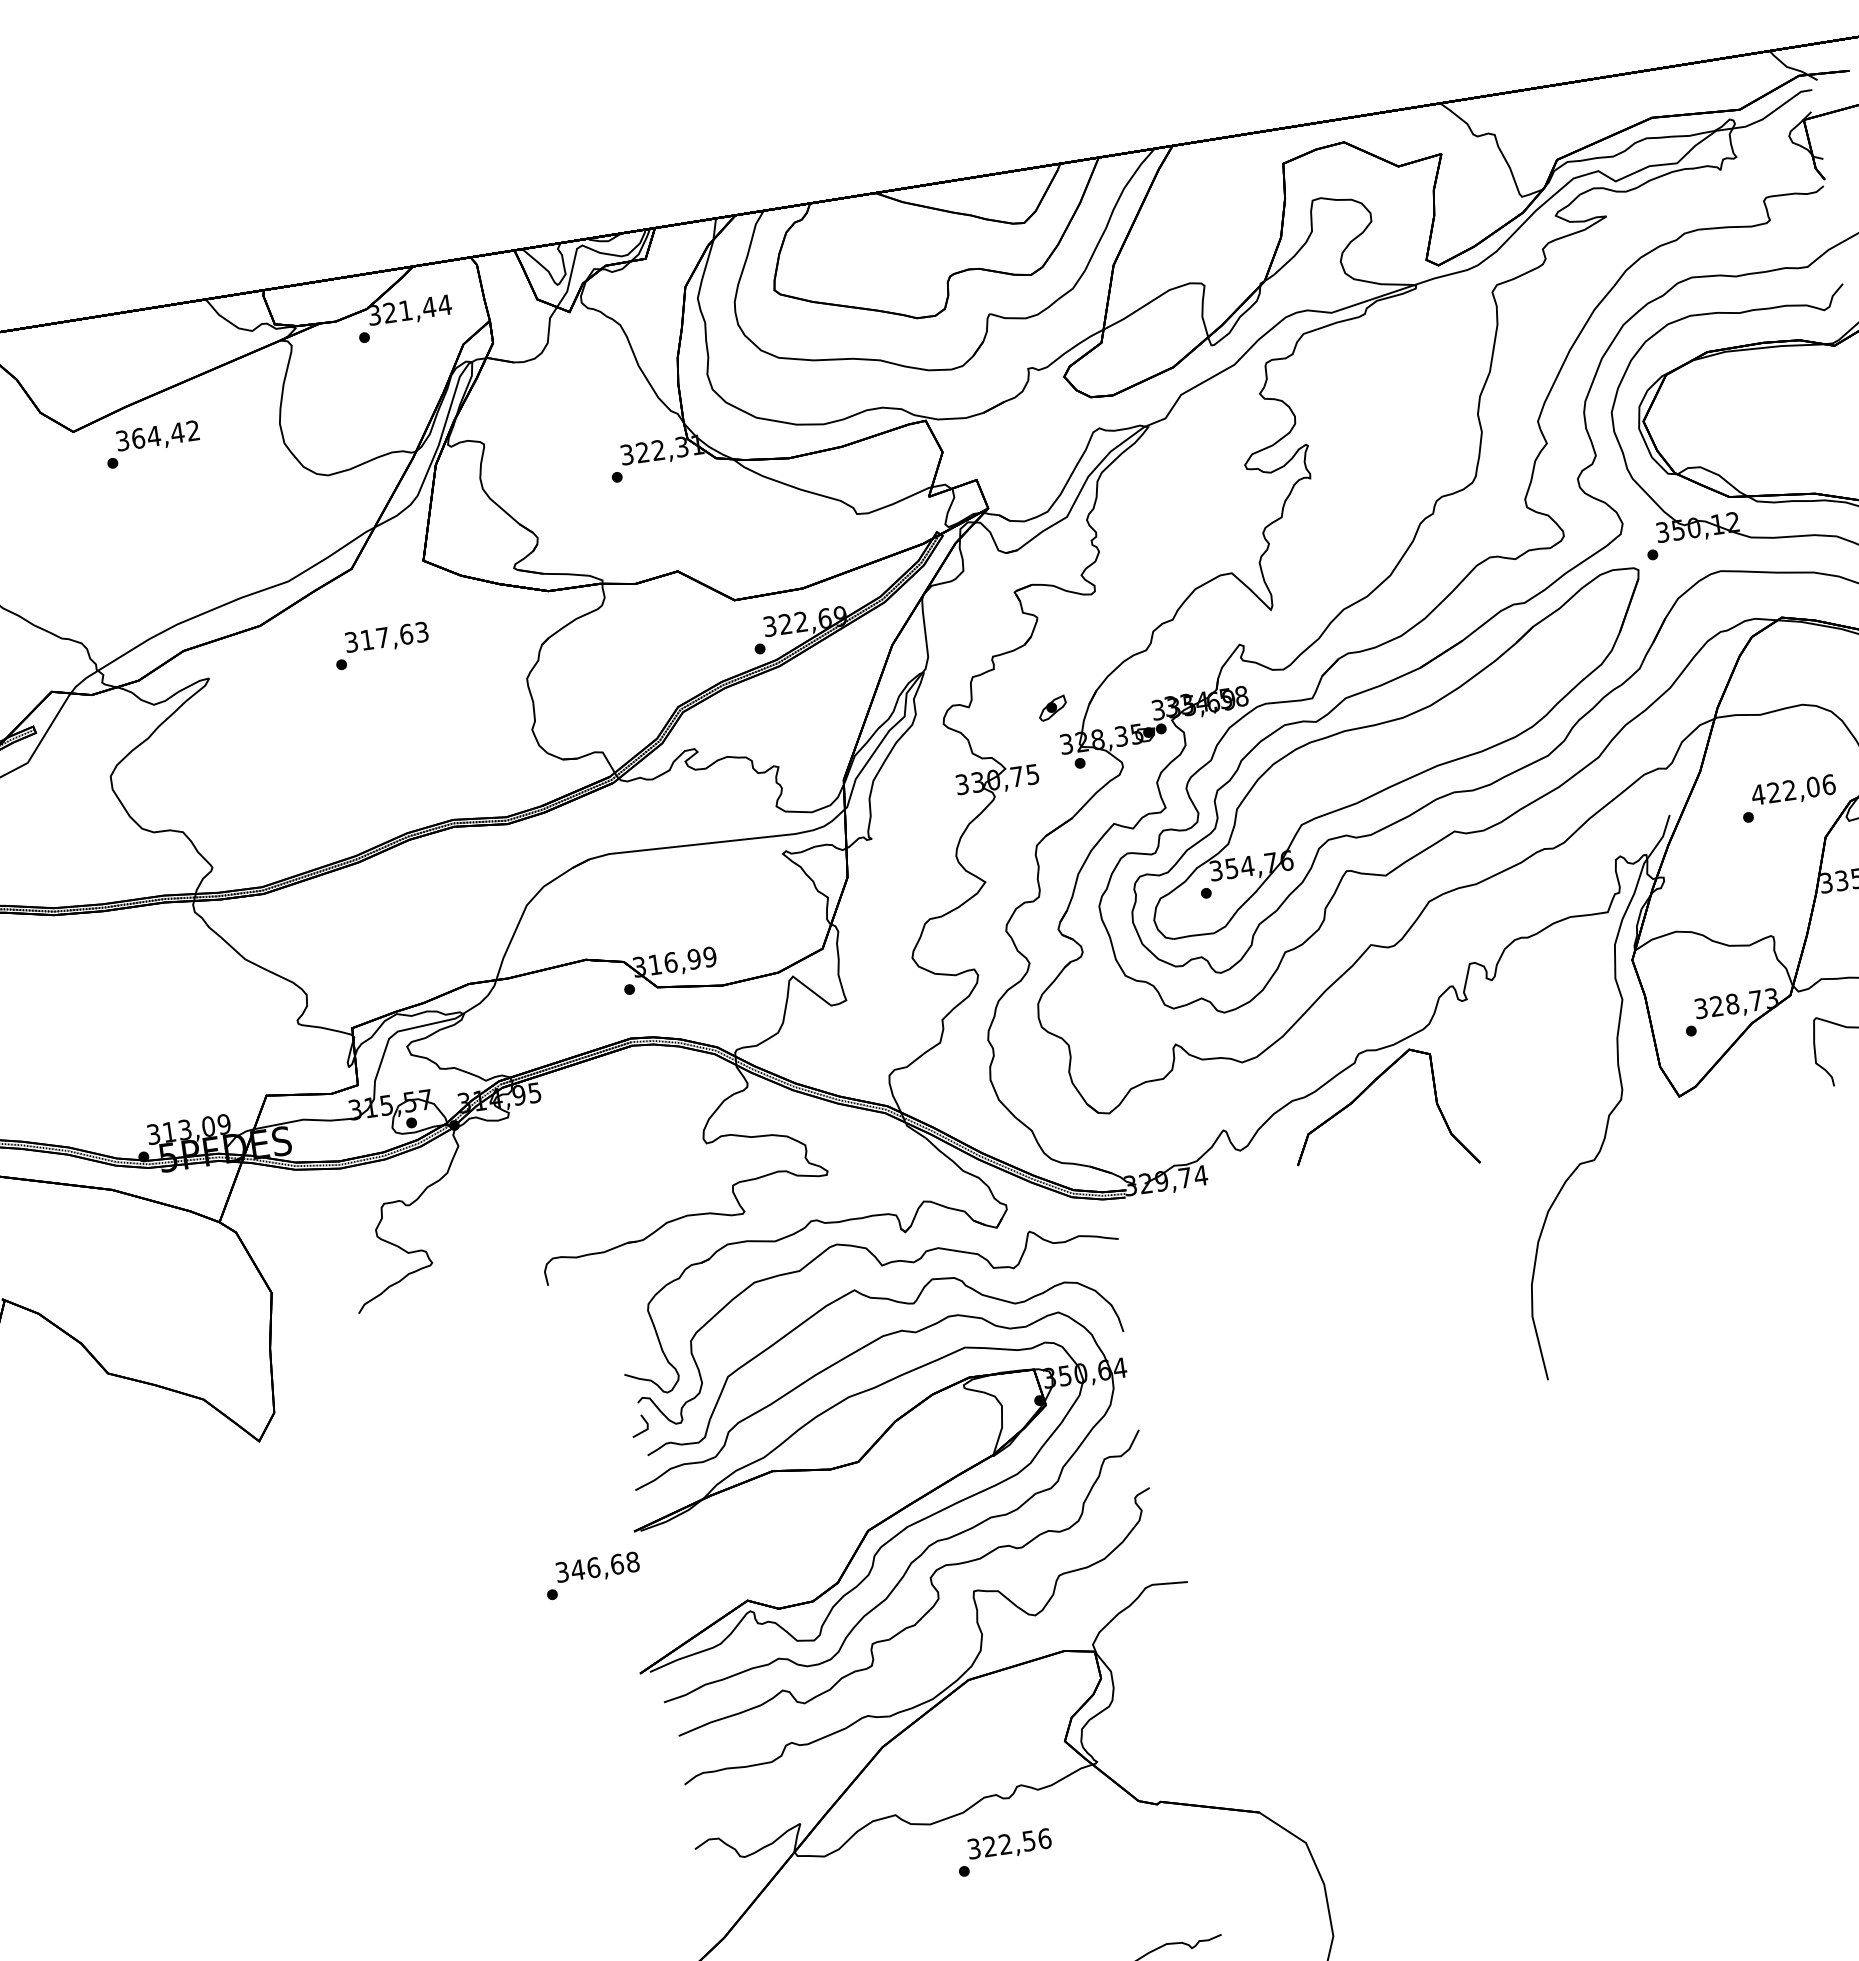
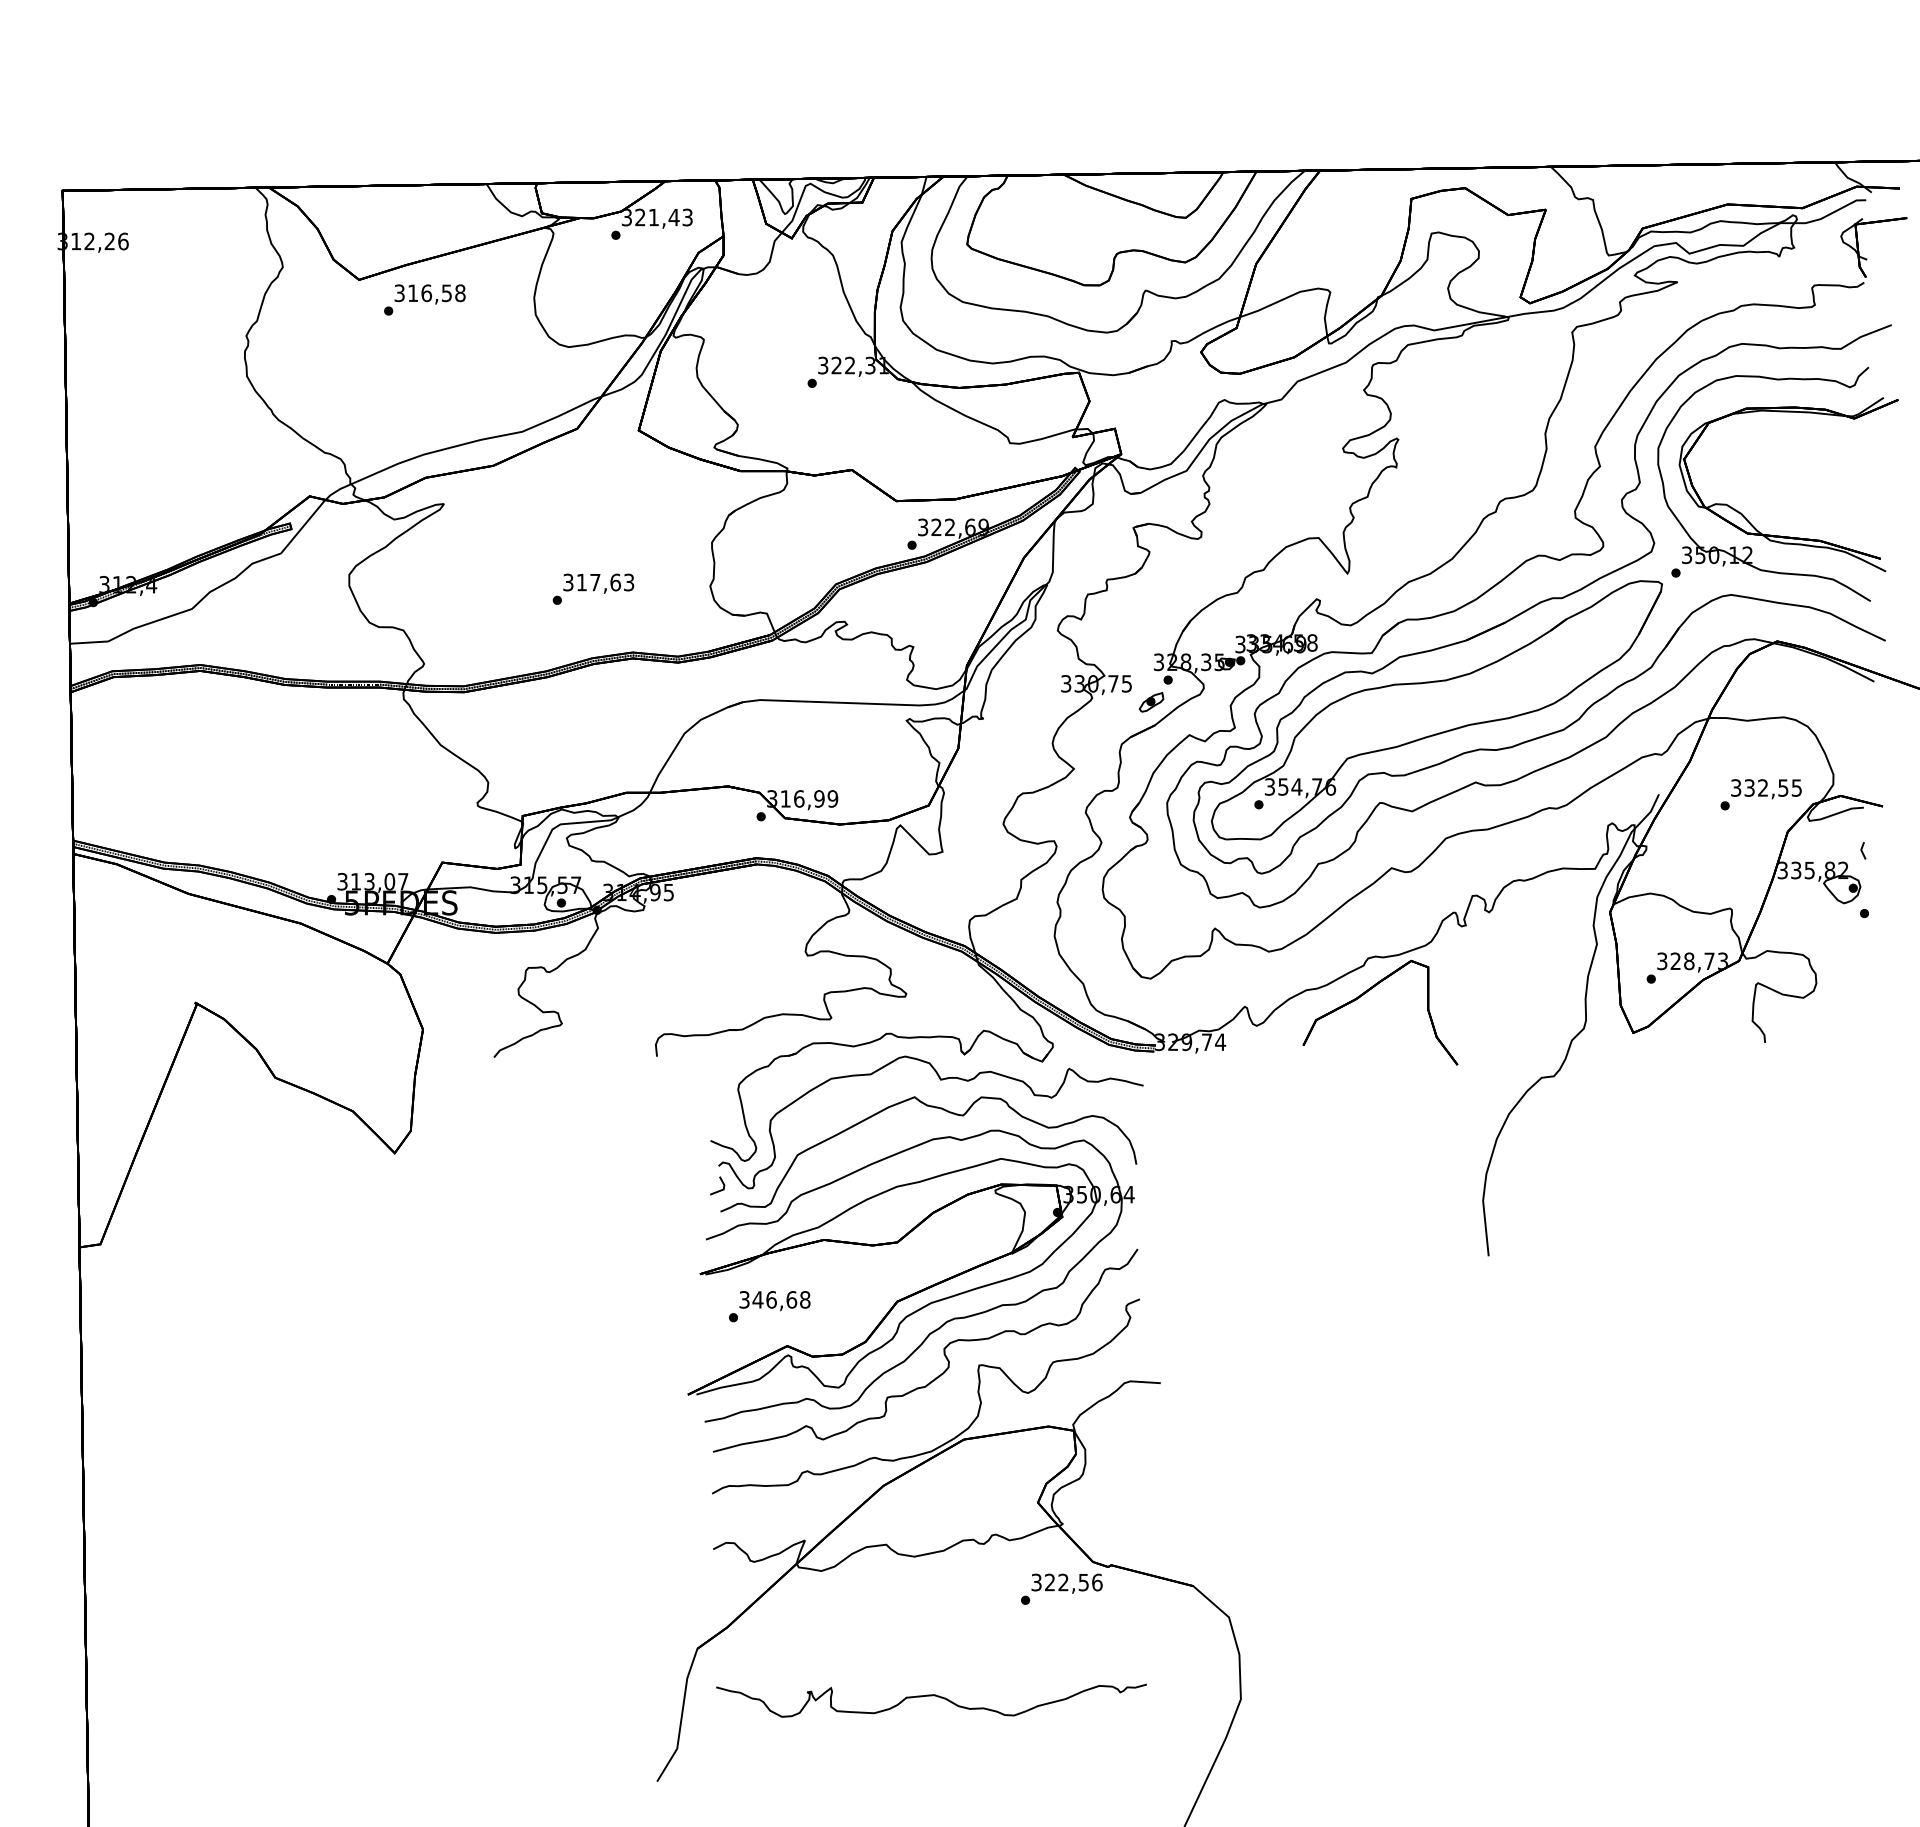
text: (444, 305) -> (687, 217), 321,44 -> 321,43
text: (165, 434) -> (436, 293), 364,42 -> 316,58
text: (381, 645) -> (593, 588), moved
part: (1052, 708) -> (1151, 702), moved
text: (1793, 789) -> (1766, 787), 422,06 -> 332,55
text: (224, 1124) -> (403, 881), 313,09 -> 313,07
text: (592, 1575) -> (769, 1306), moved
text: (1004, 1851) -> (1061, 1588), moved

